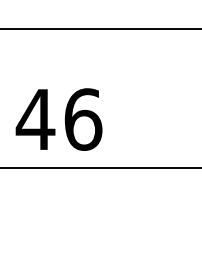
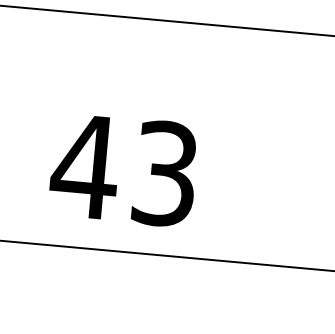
text: (83, 119) -> (165, 173), 46 -> 43

